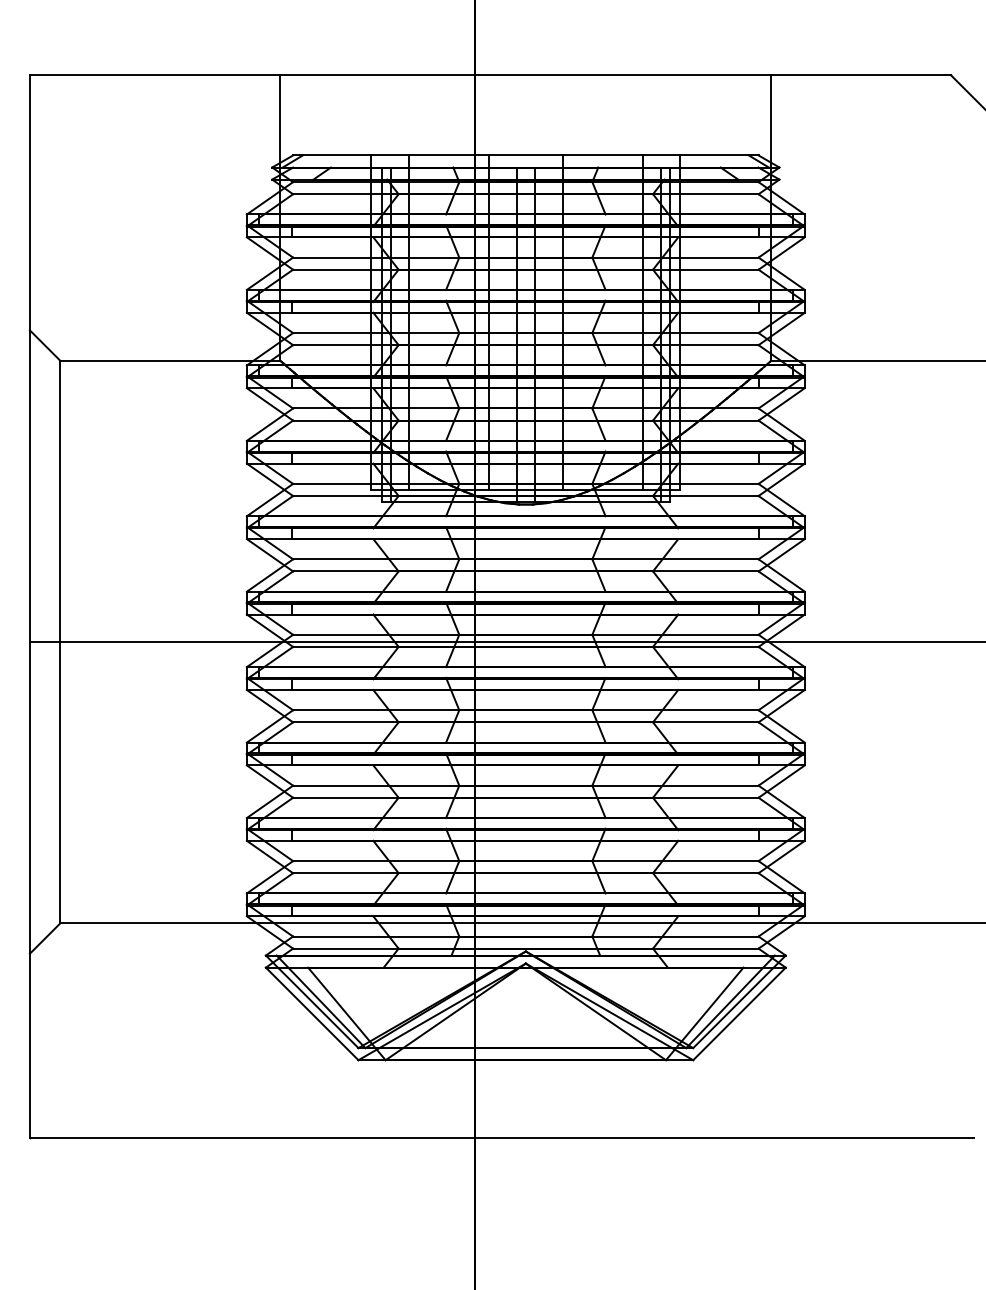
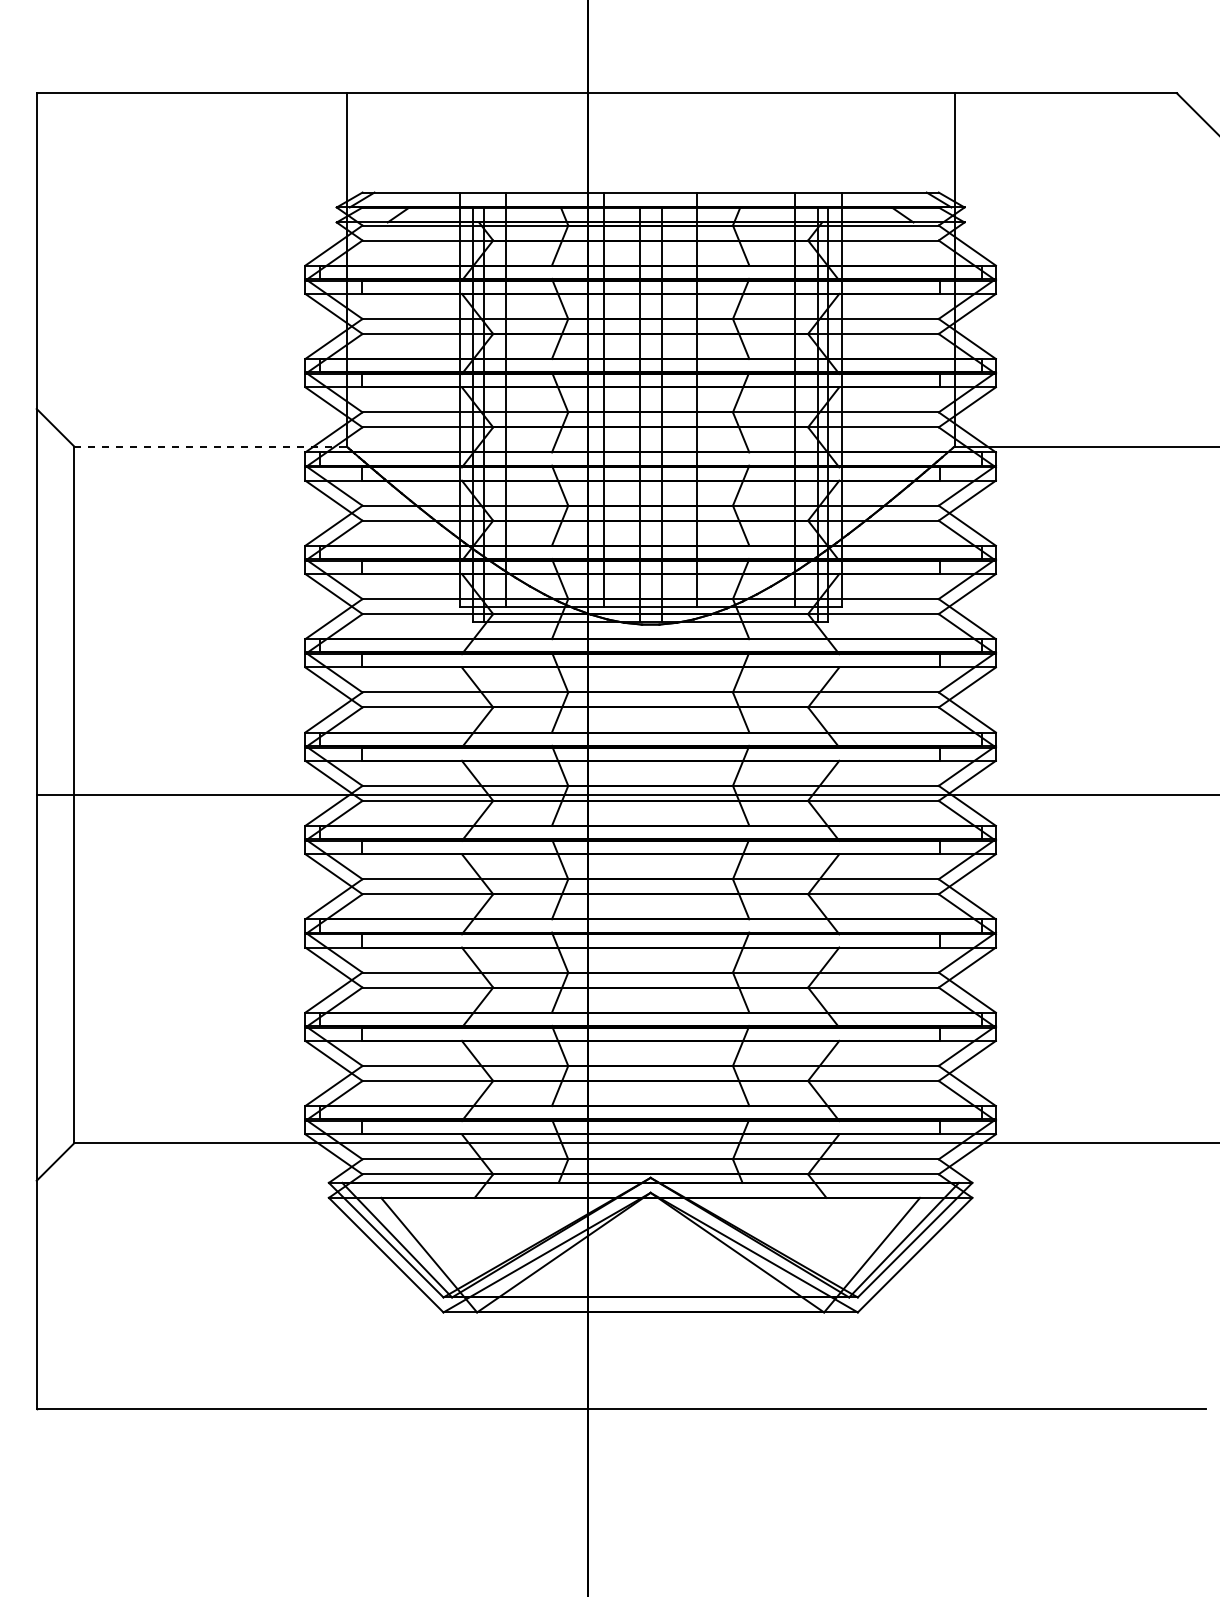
line: (171, 360) -> (211, 446), solid -> dashed

